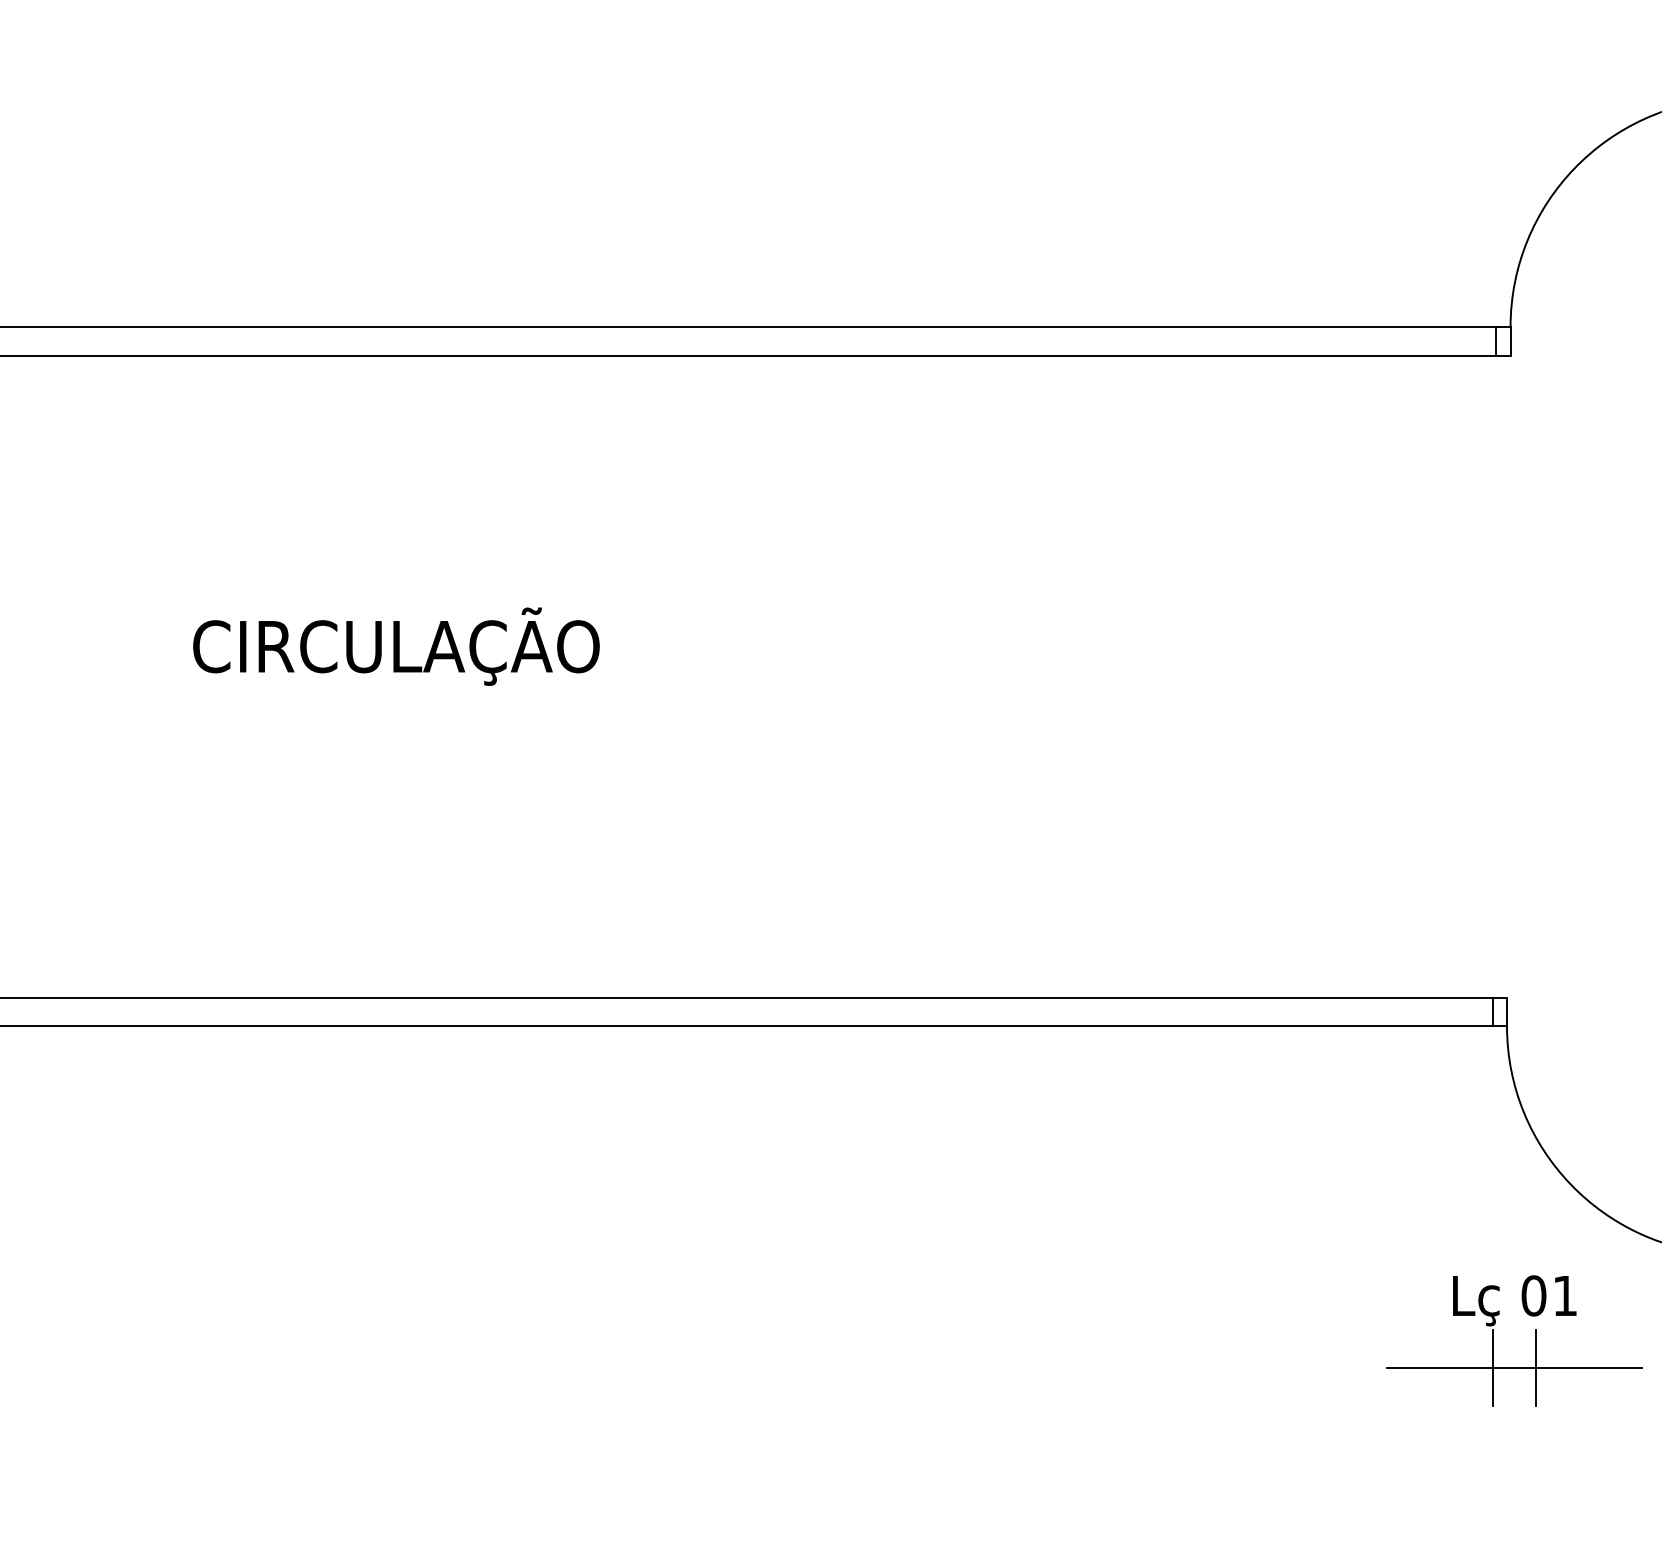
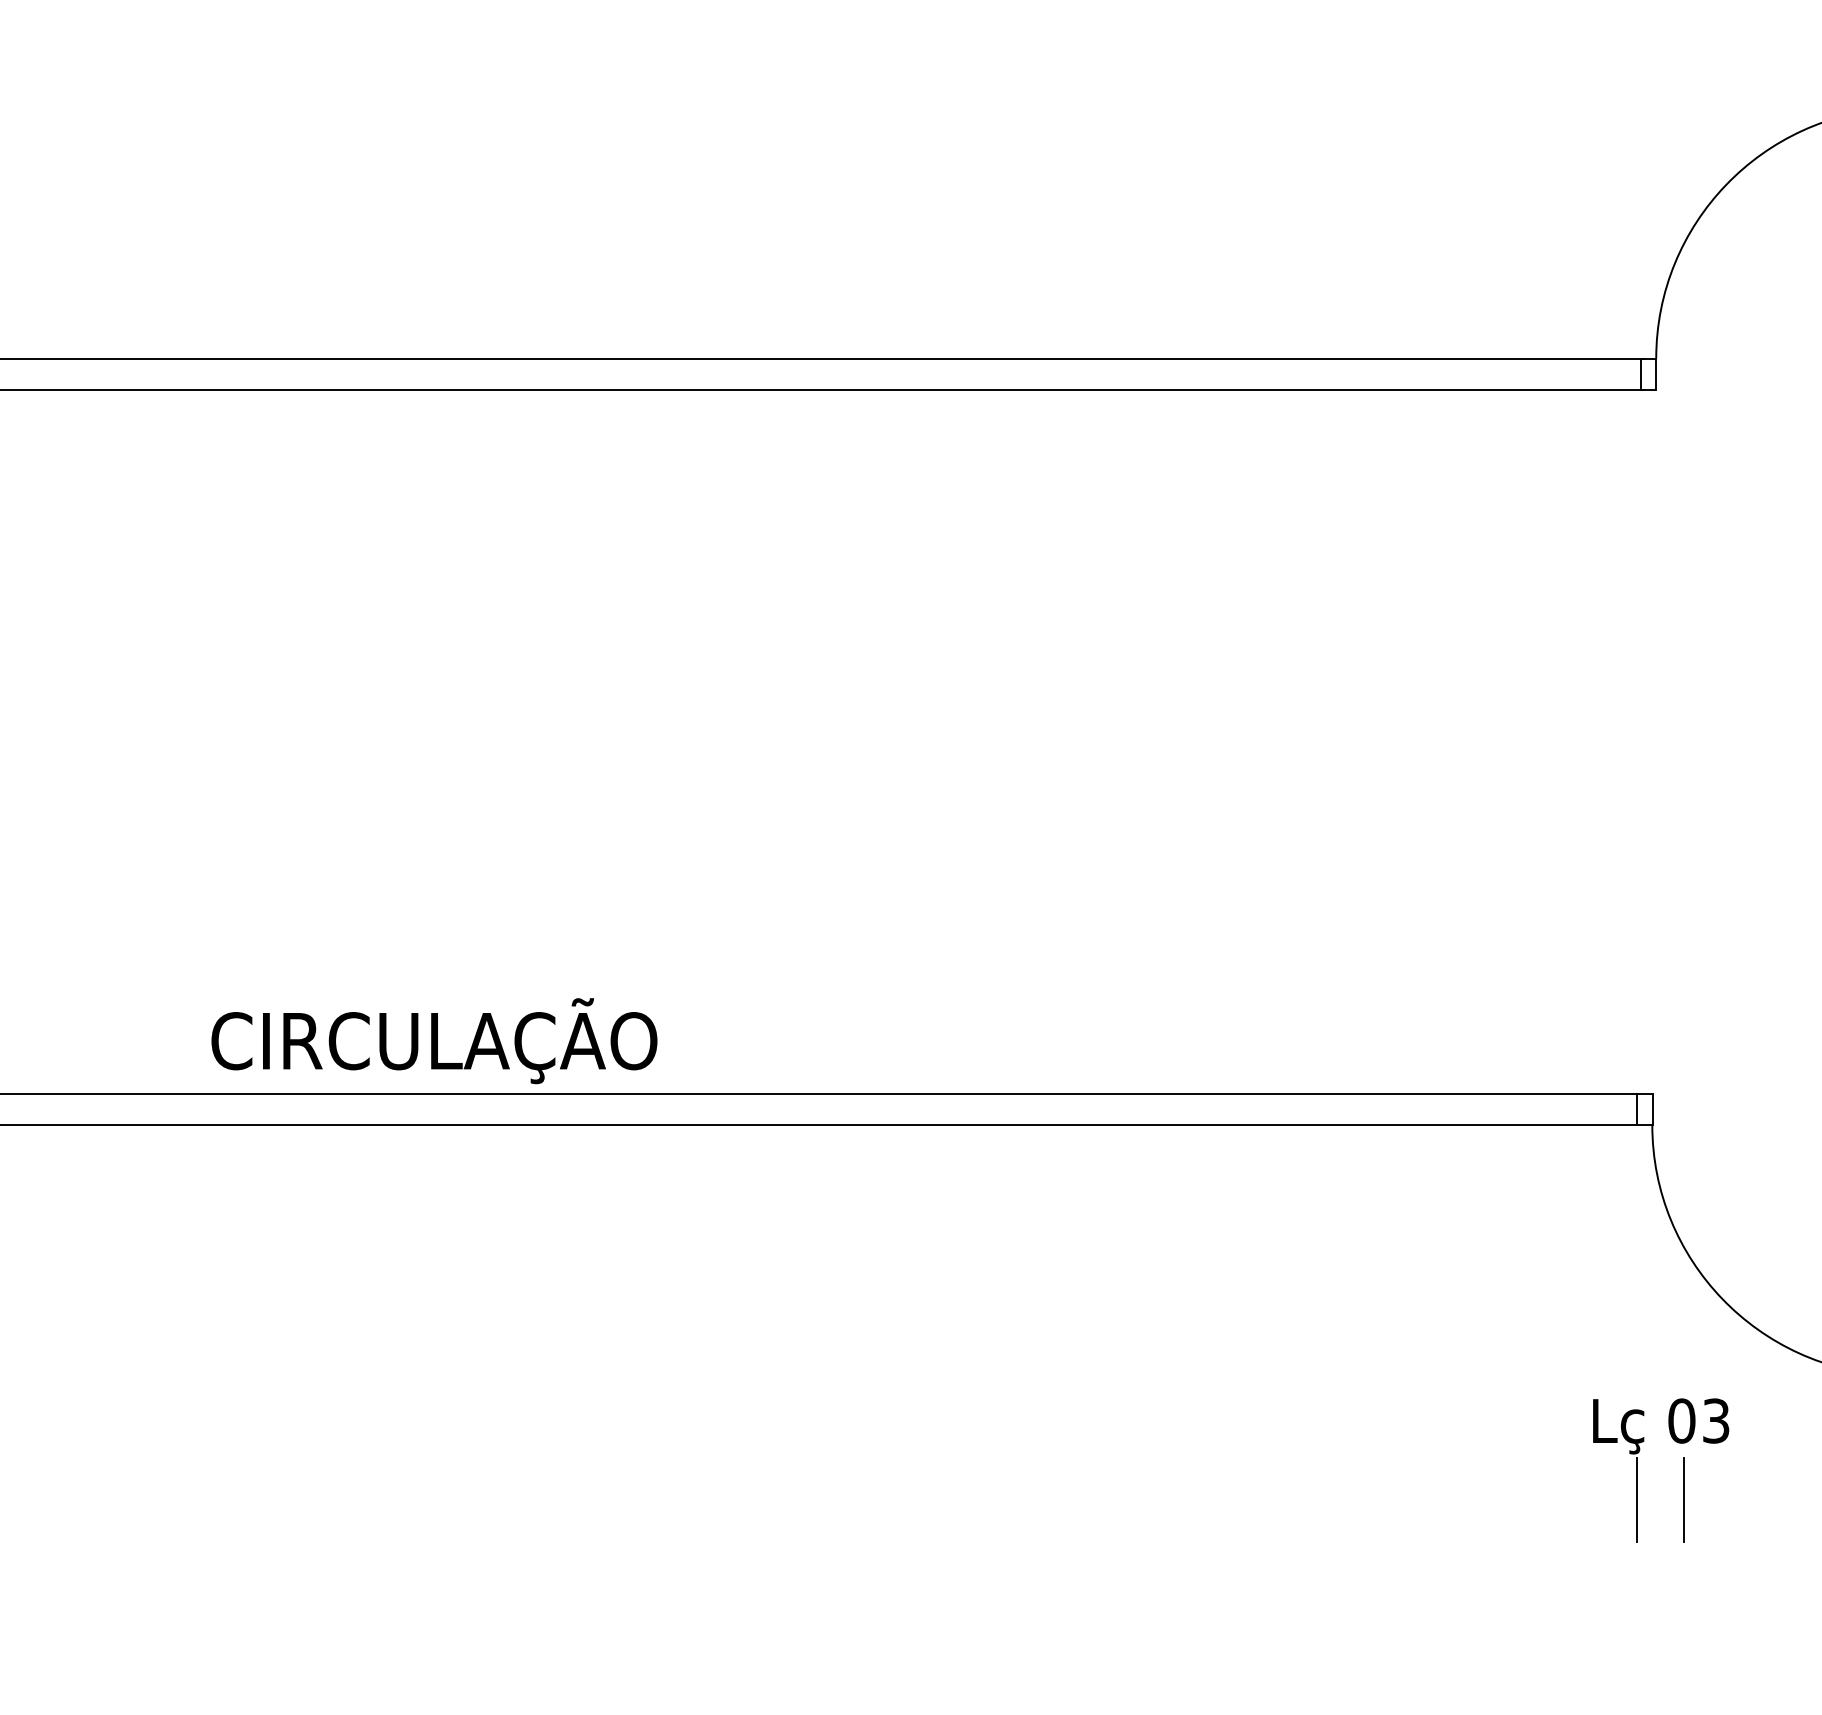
text: (396, 647) -> (434, 1041), moved
text: (1565, 1295) -> (1716, 1420), 01 -> 03
line: (1514, 1367) -> (1660, 1499), removed

